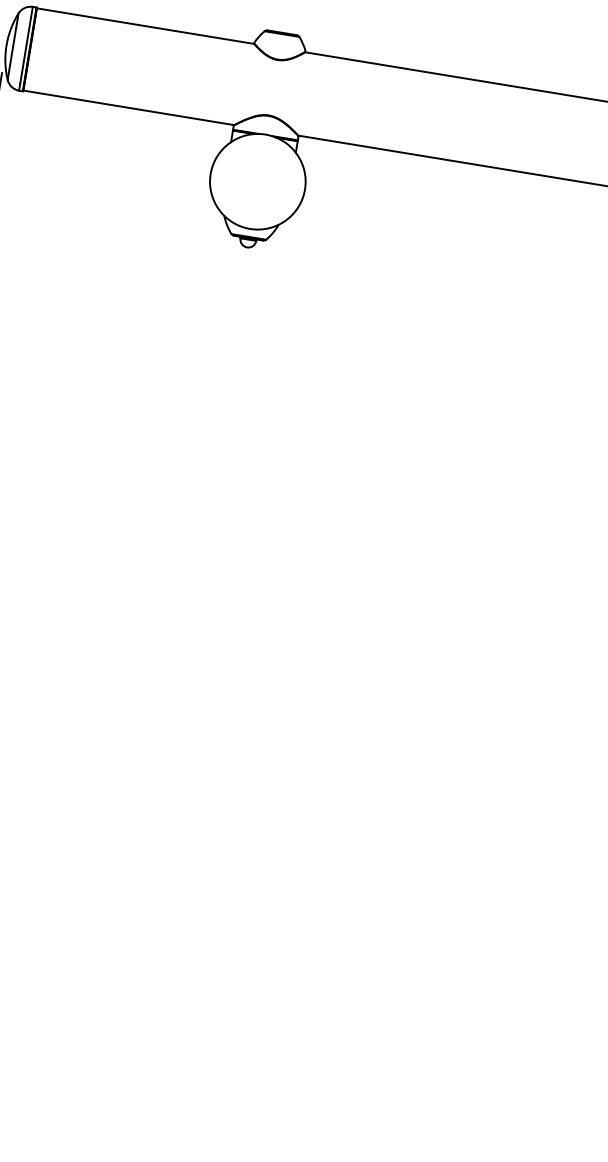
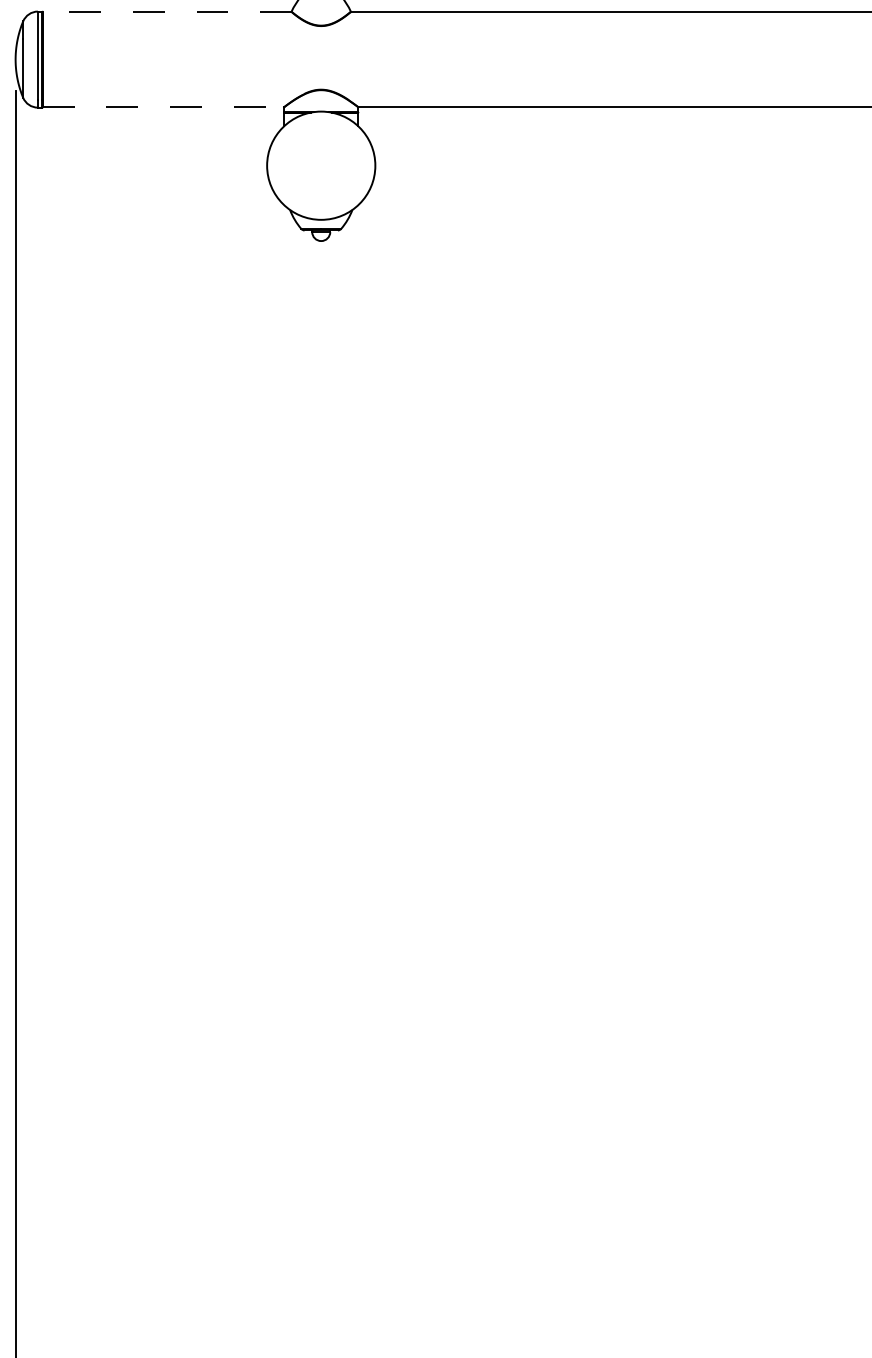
line: (145, 26) -> (167, 12), solid -> dashed
line: (128, 107) -> (163, 106), solid -> dashed

